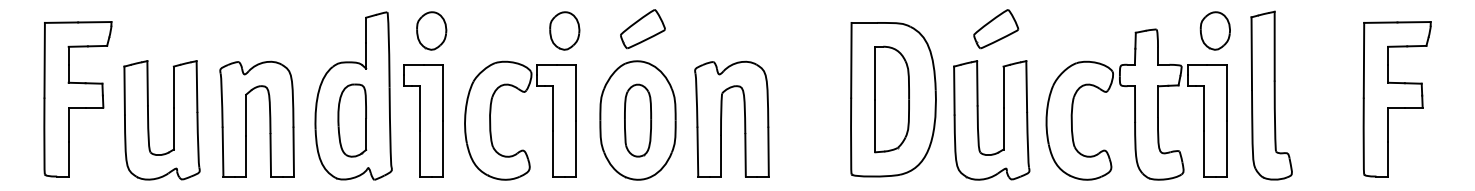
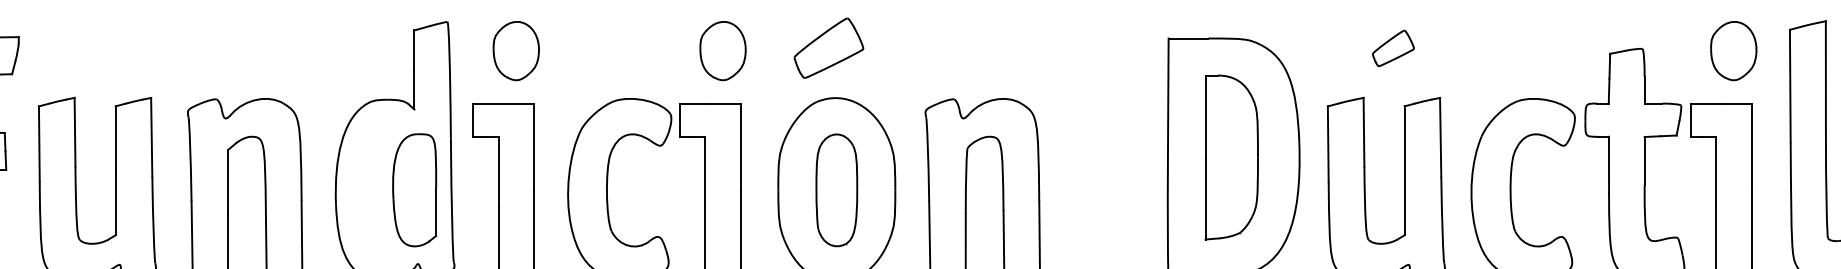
part: (642, 29) -> (828, 48), moved
part: (996, 29) -> (1393, 48), size x0.6
part: (352, 120) -> (415, 190), moved

